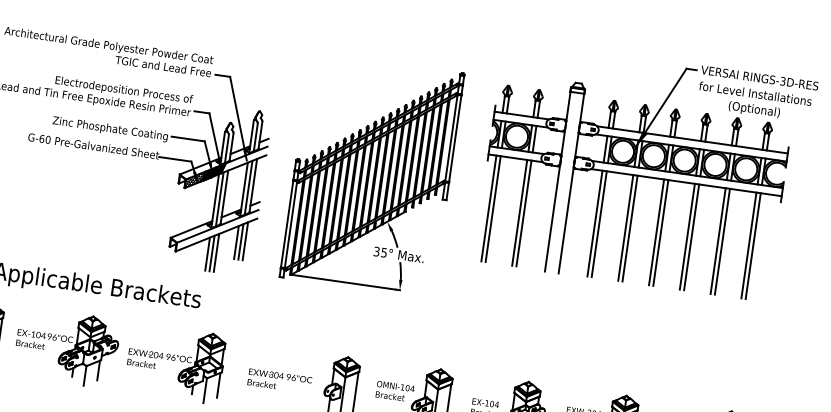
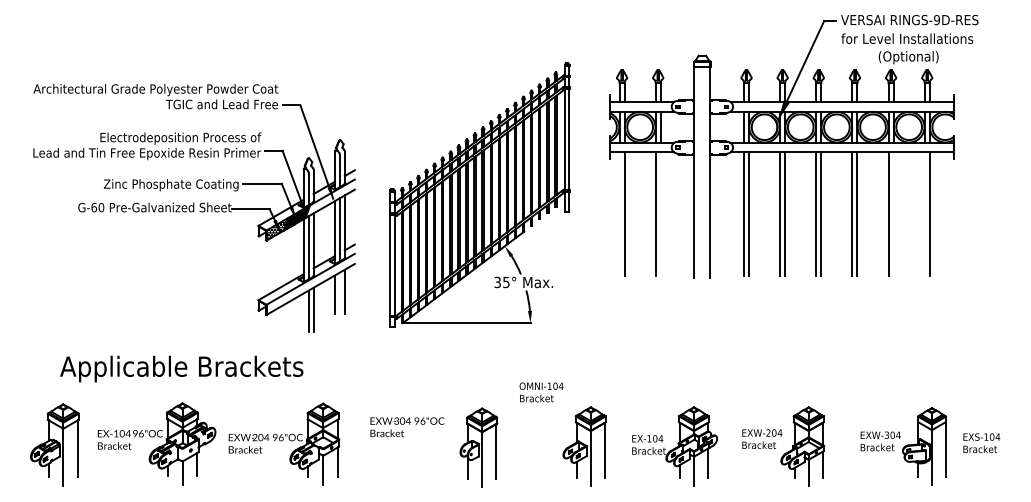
text: (783, 80) -> (937, 19), RINGS-3D-RES -> RINGS-9D-RES
line: (488, 208) -> (619, 214), removed
line: (523, 213) -> (660, 214), removed
line: (240, 241) -> (339, 293), removed
line: (722, 241) -> (893, 214), removed
line: (748, 245) -> (924, 214), removed
line: (207, 253) -> (303, 312), removed
text: (279, 381) -> (407, 427), moved
text: (394, 391) -> (541, 392), moved

